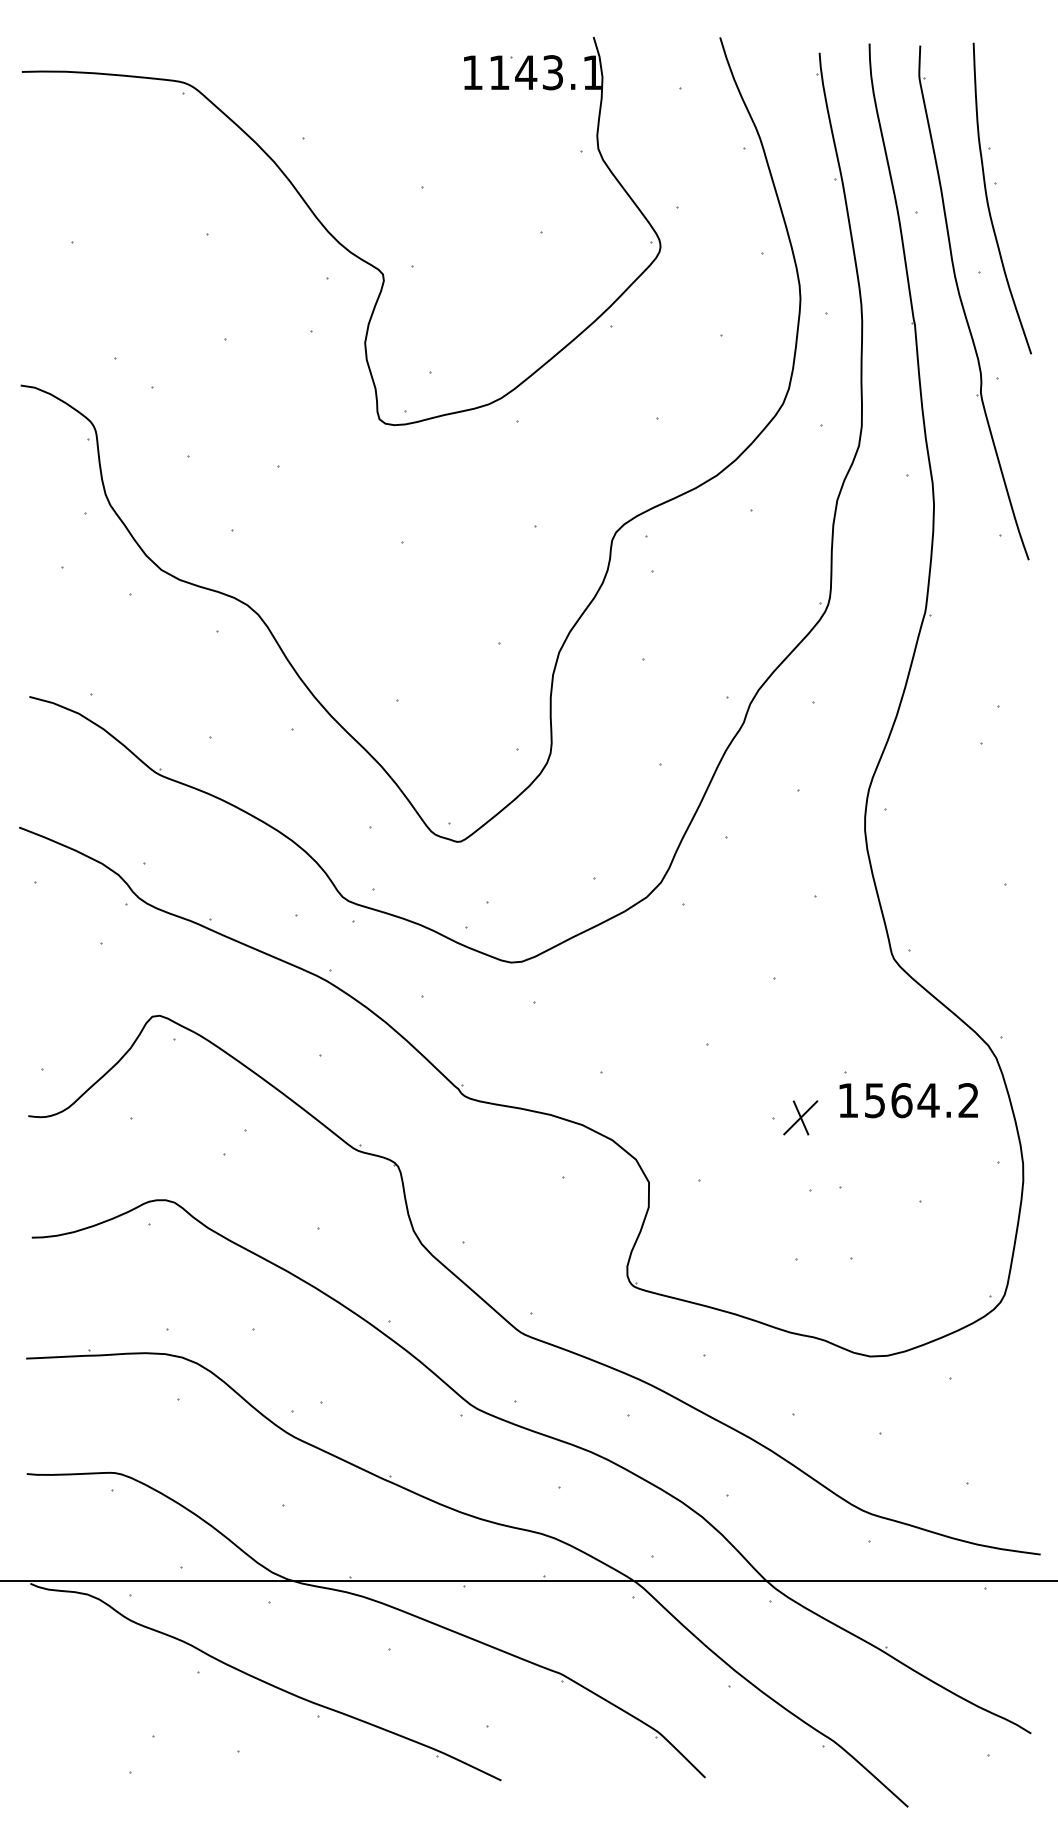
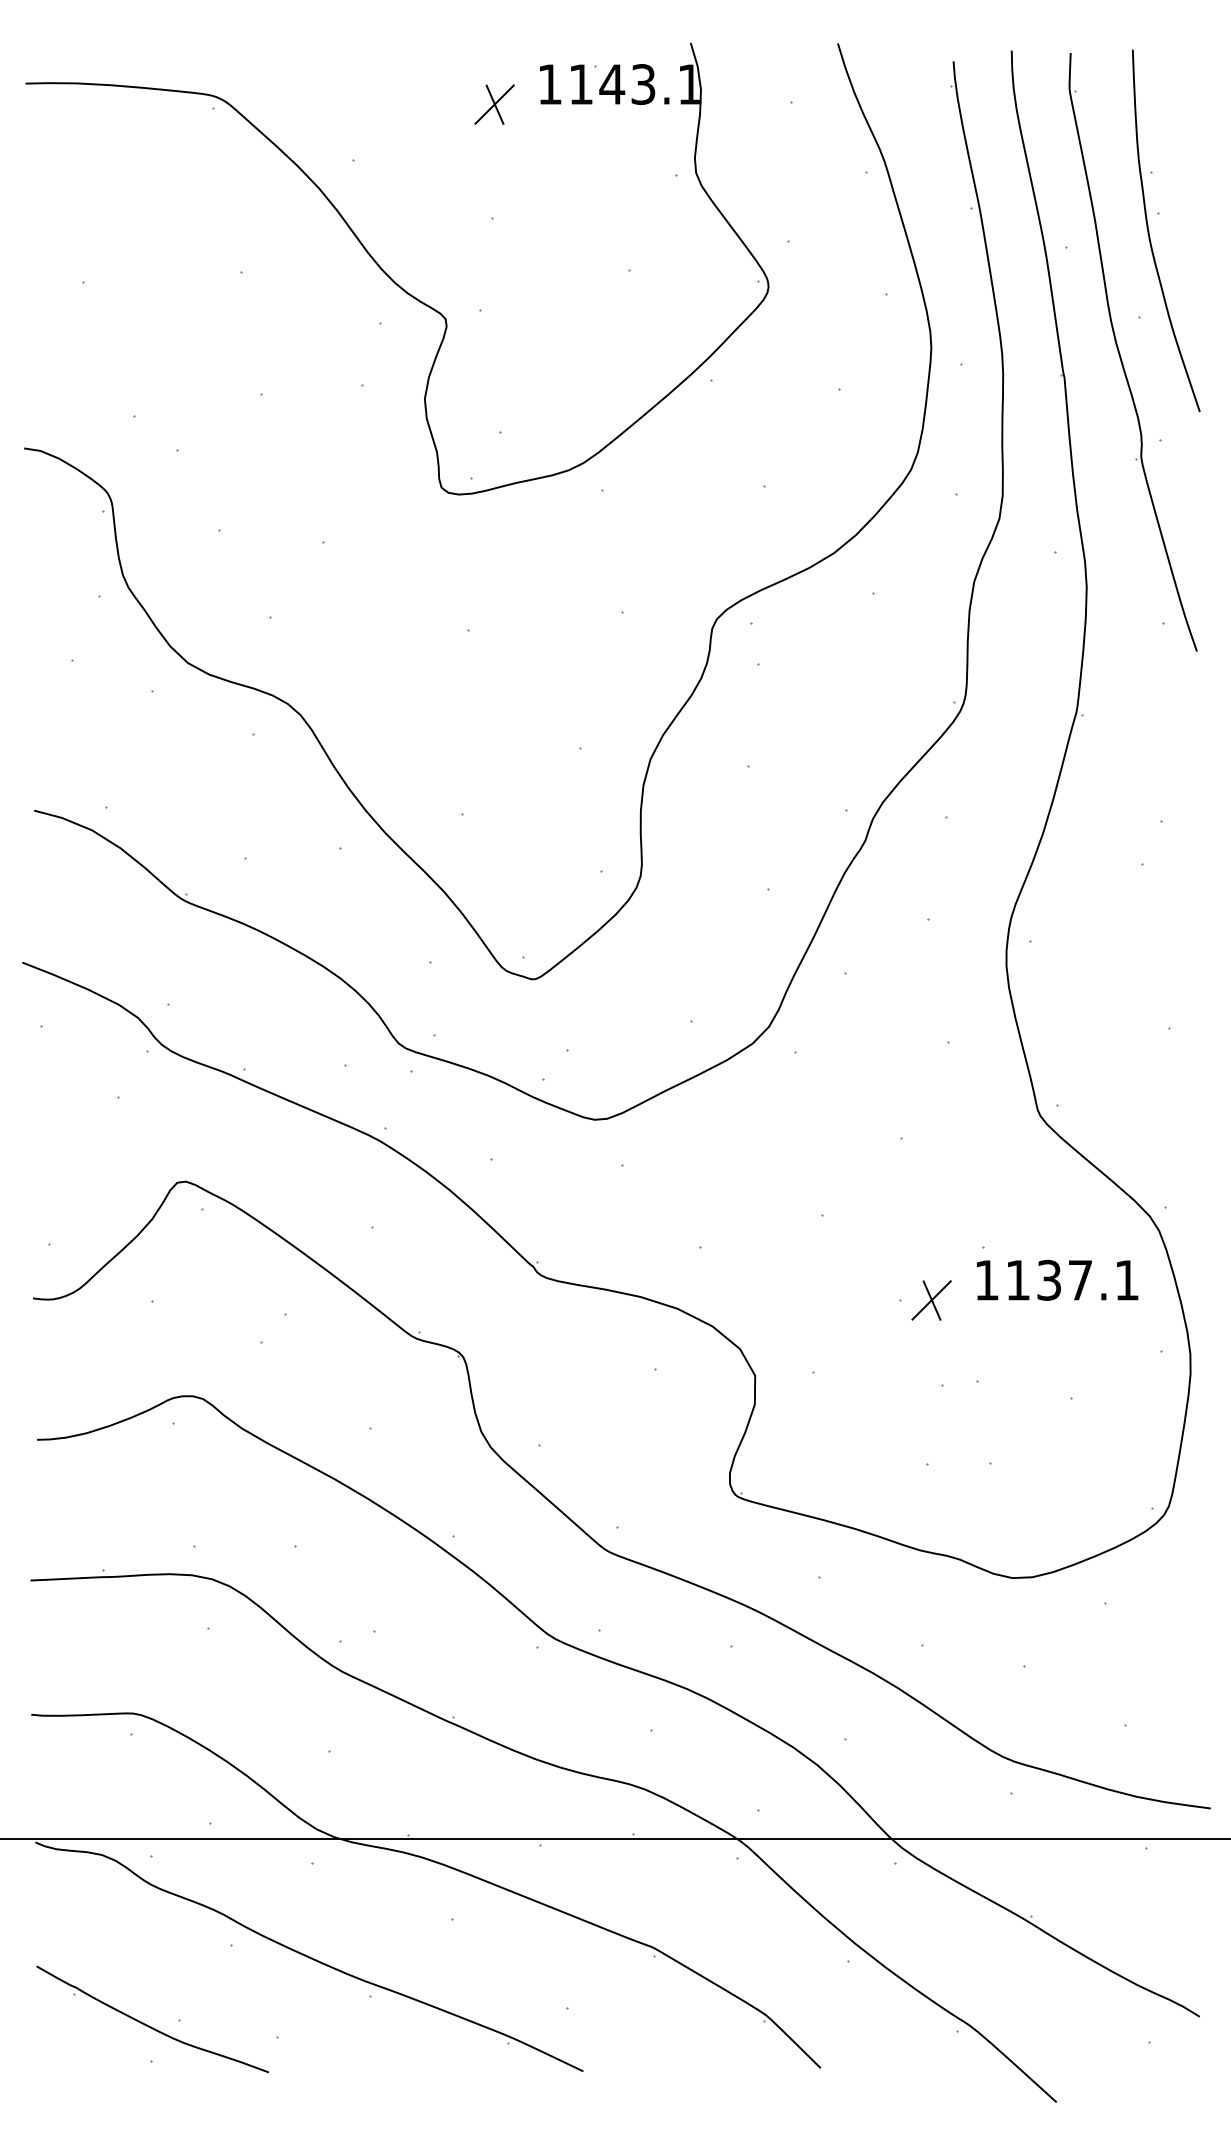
part: (424, 89) -> (493, 104), added
text: (921, 1100) -> (1072, 1280), 1564.2 -> 1137.1
part: (129, 1741) -> (150, 2025), added

